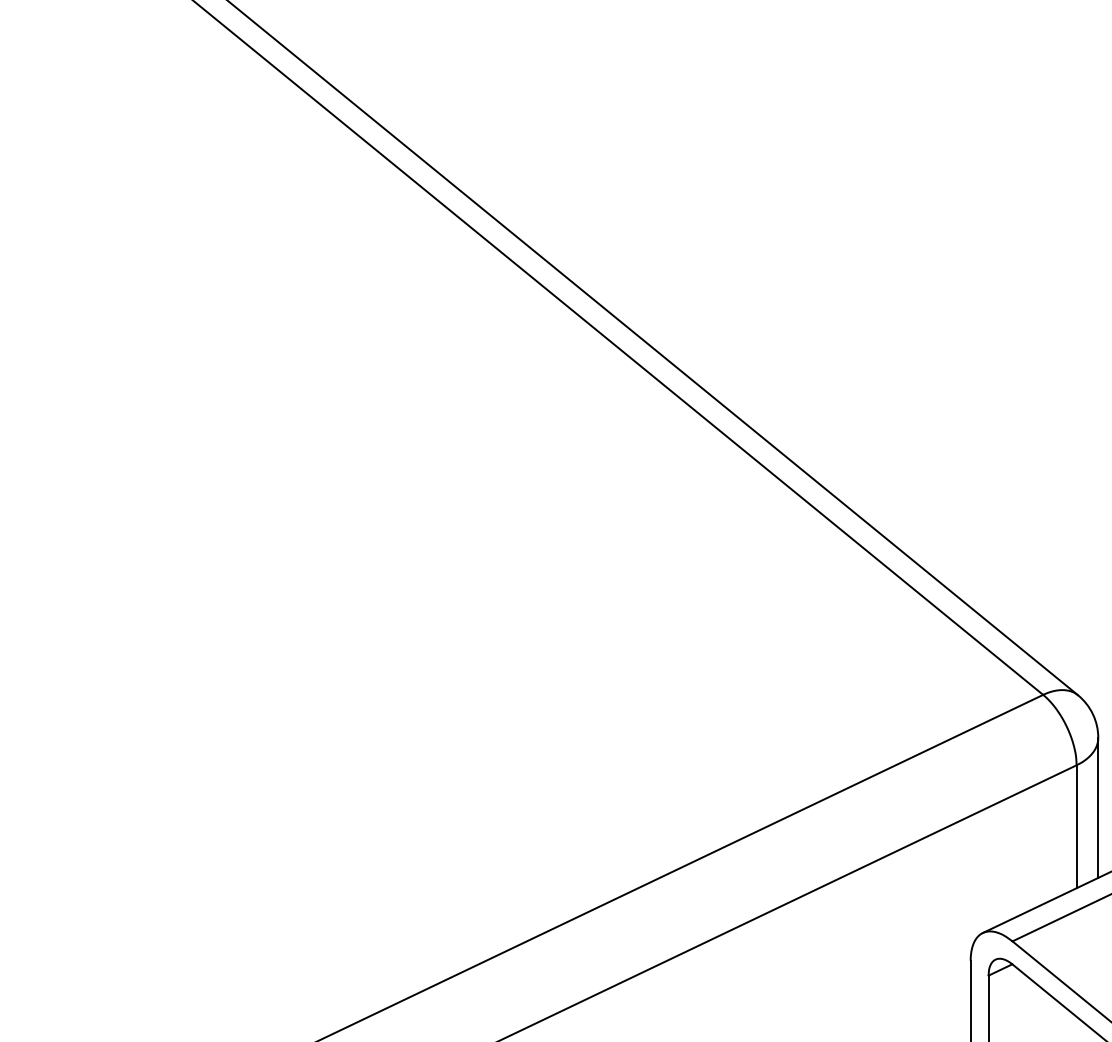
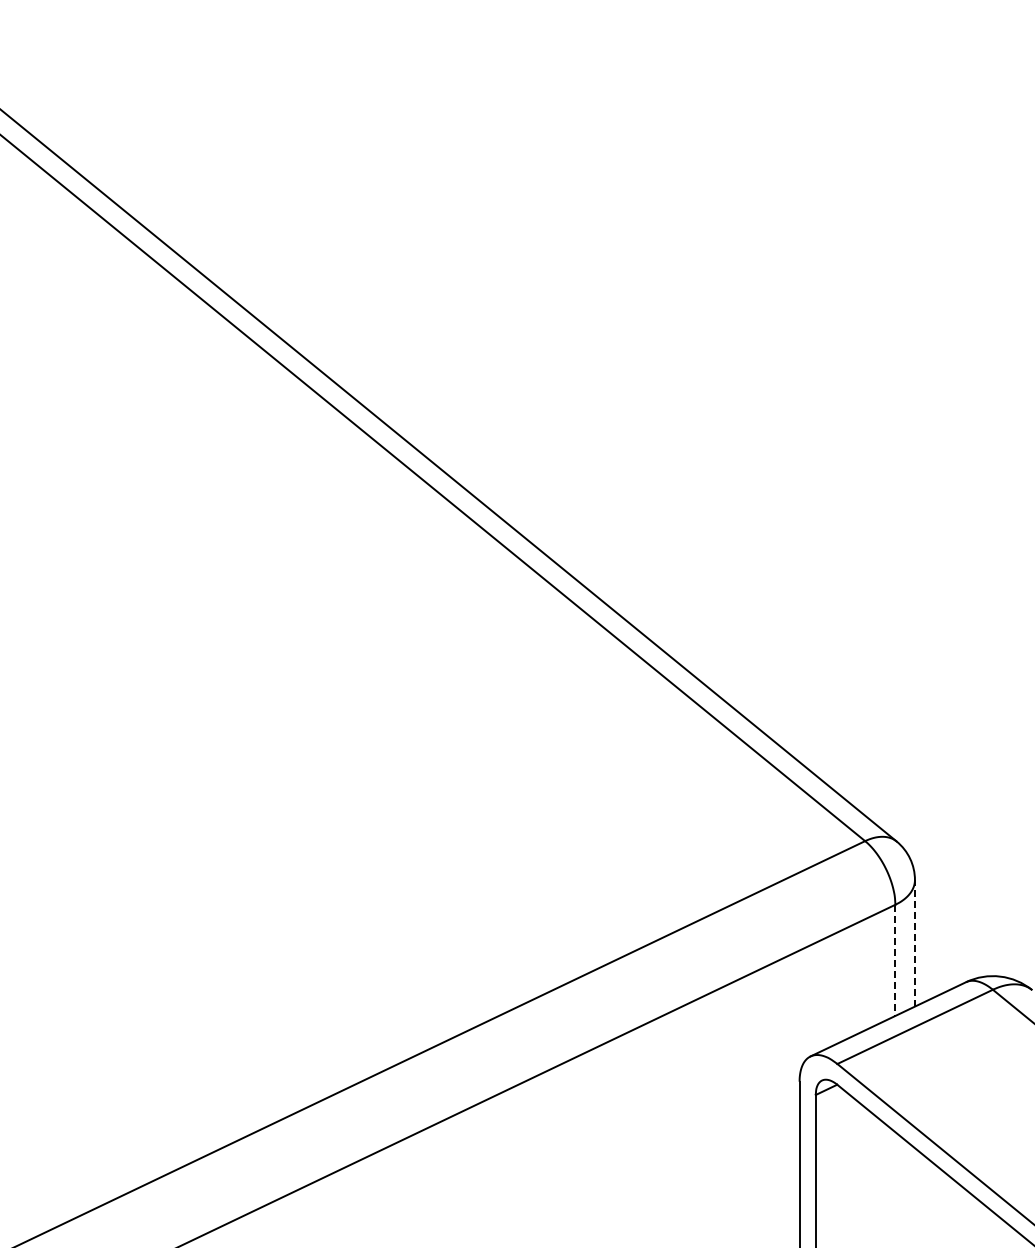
line: (1097, 807) -> (914, 942), solid -> dashed
line: (1076, 826) -> (895, 960), solid -> dashed

